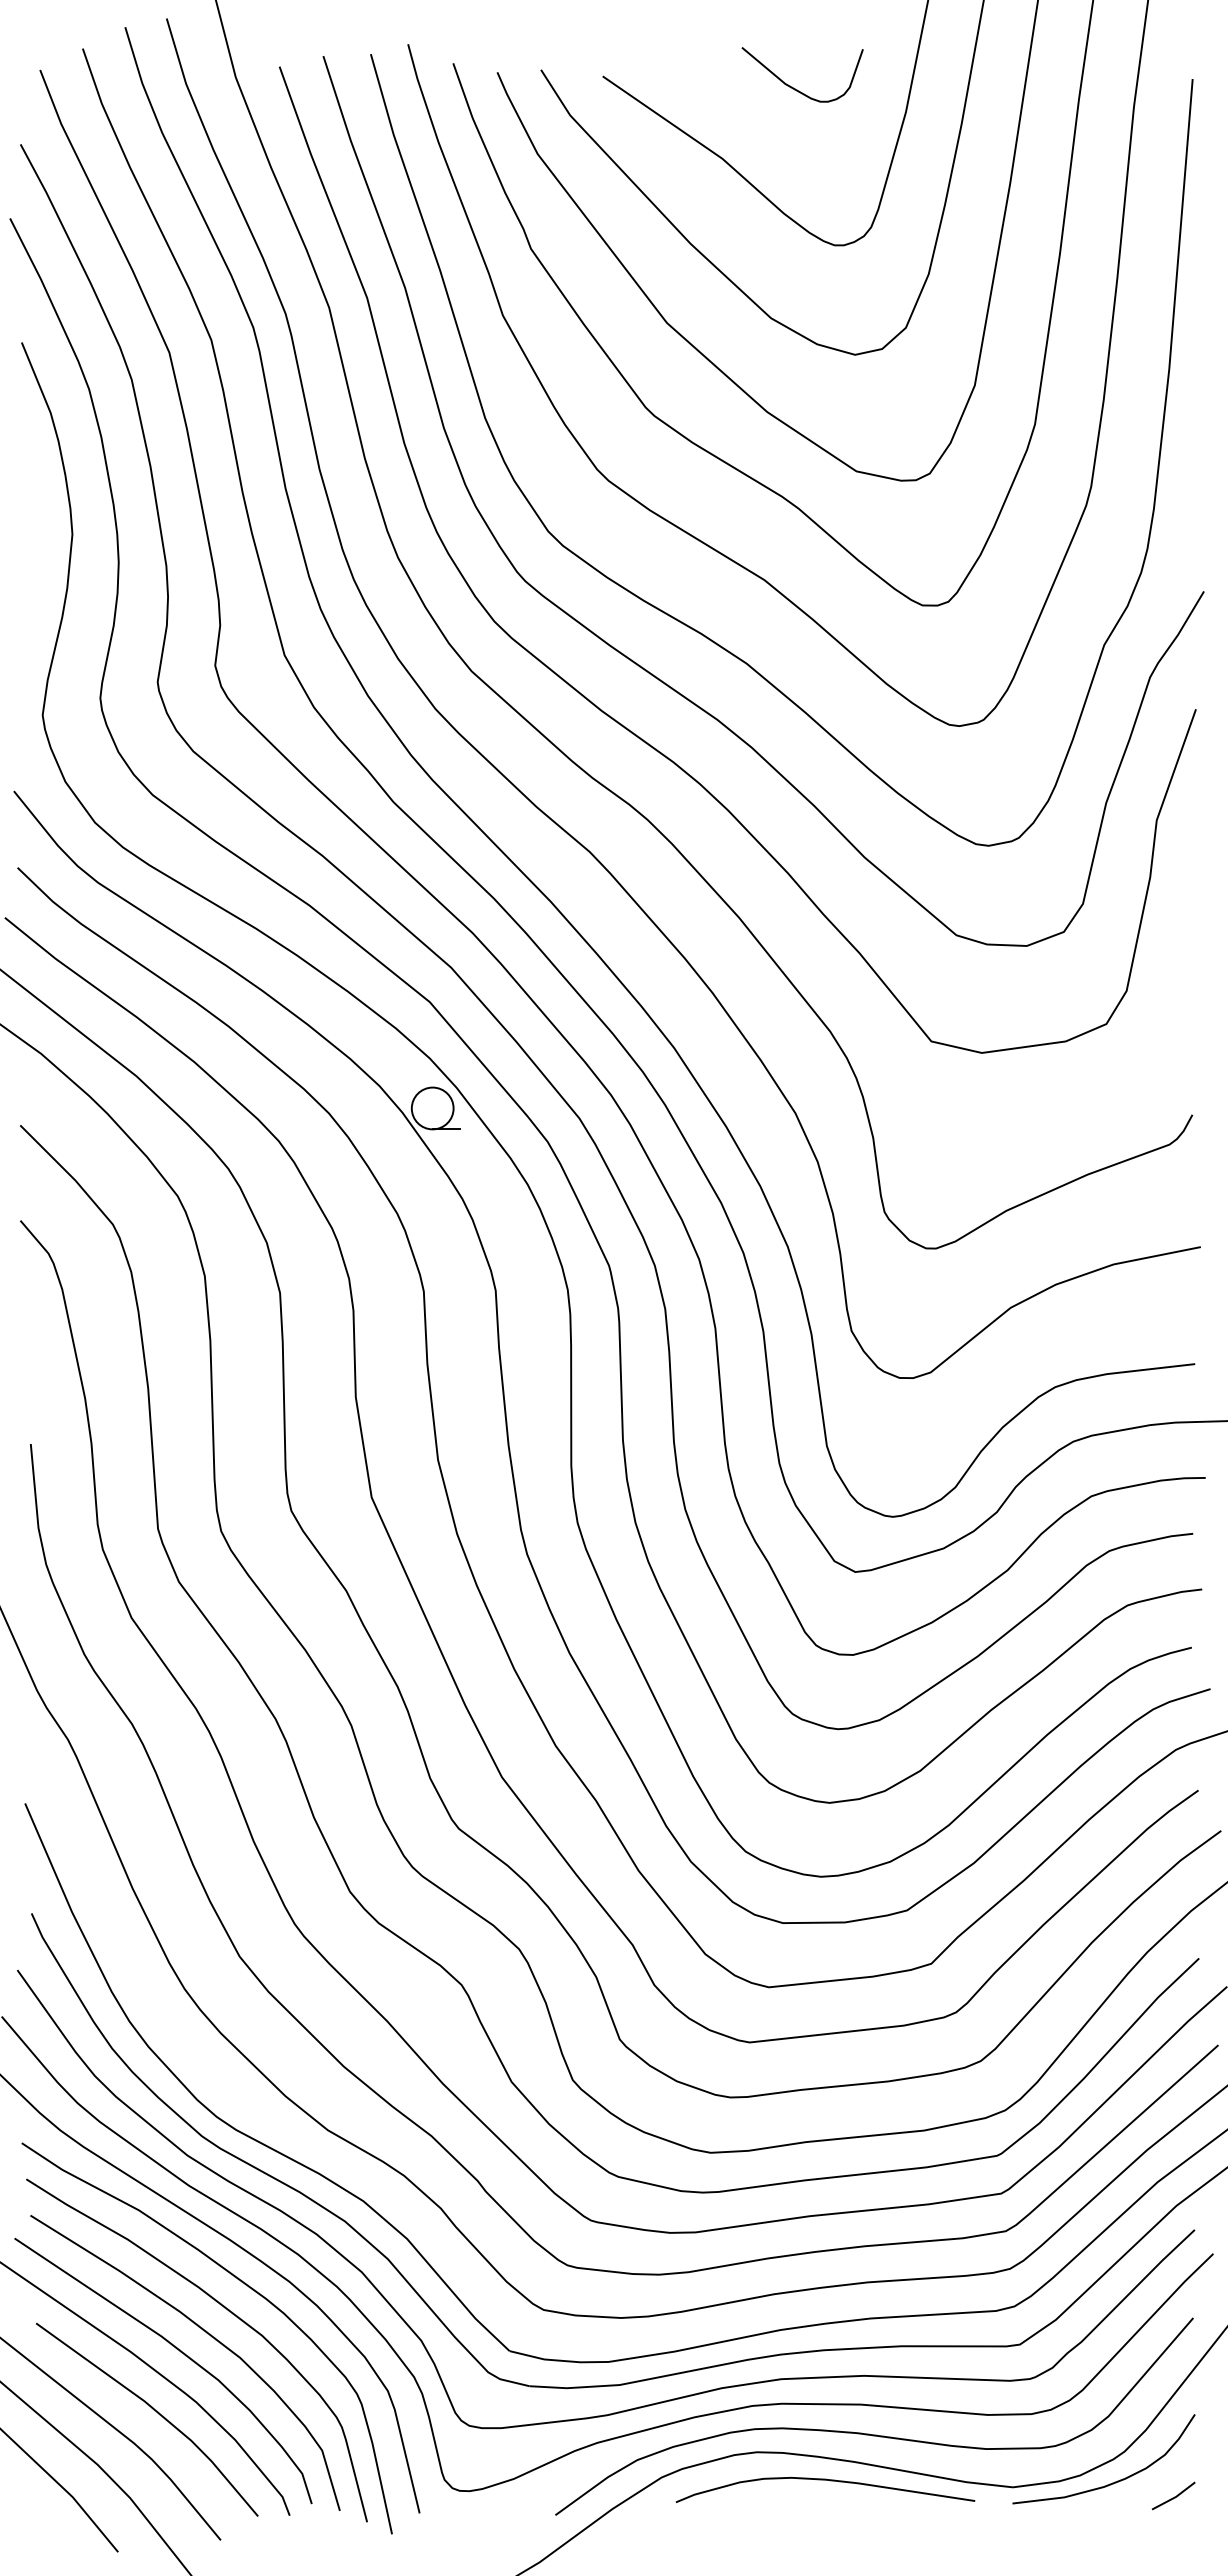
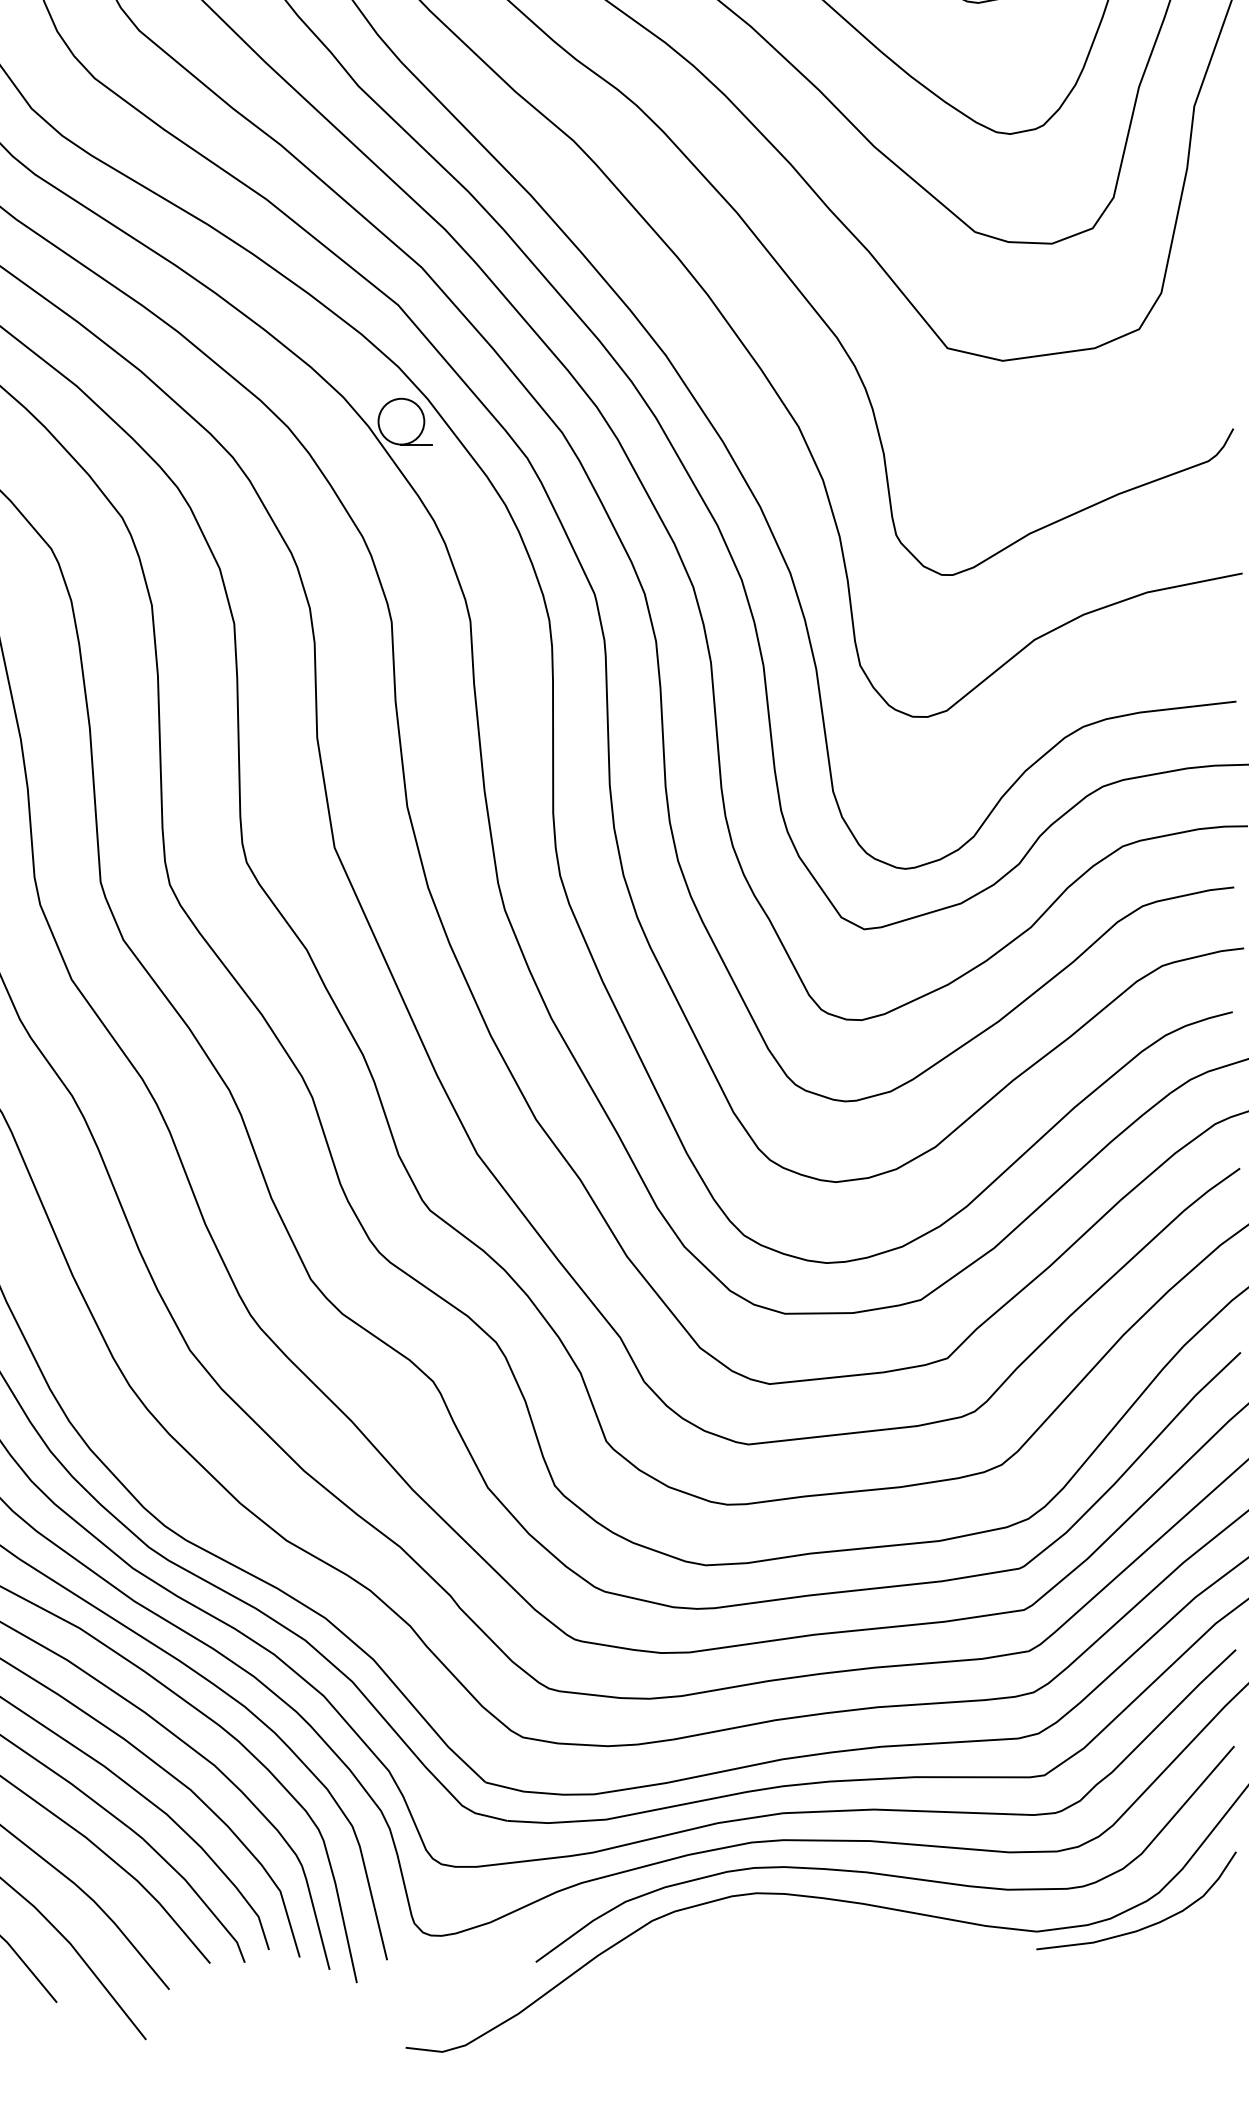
curve: (825, 2480) -> (831, 1924), removed
line: (1174, 2496) -> (1213, 1941), removed

